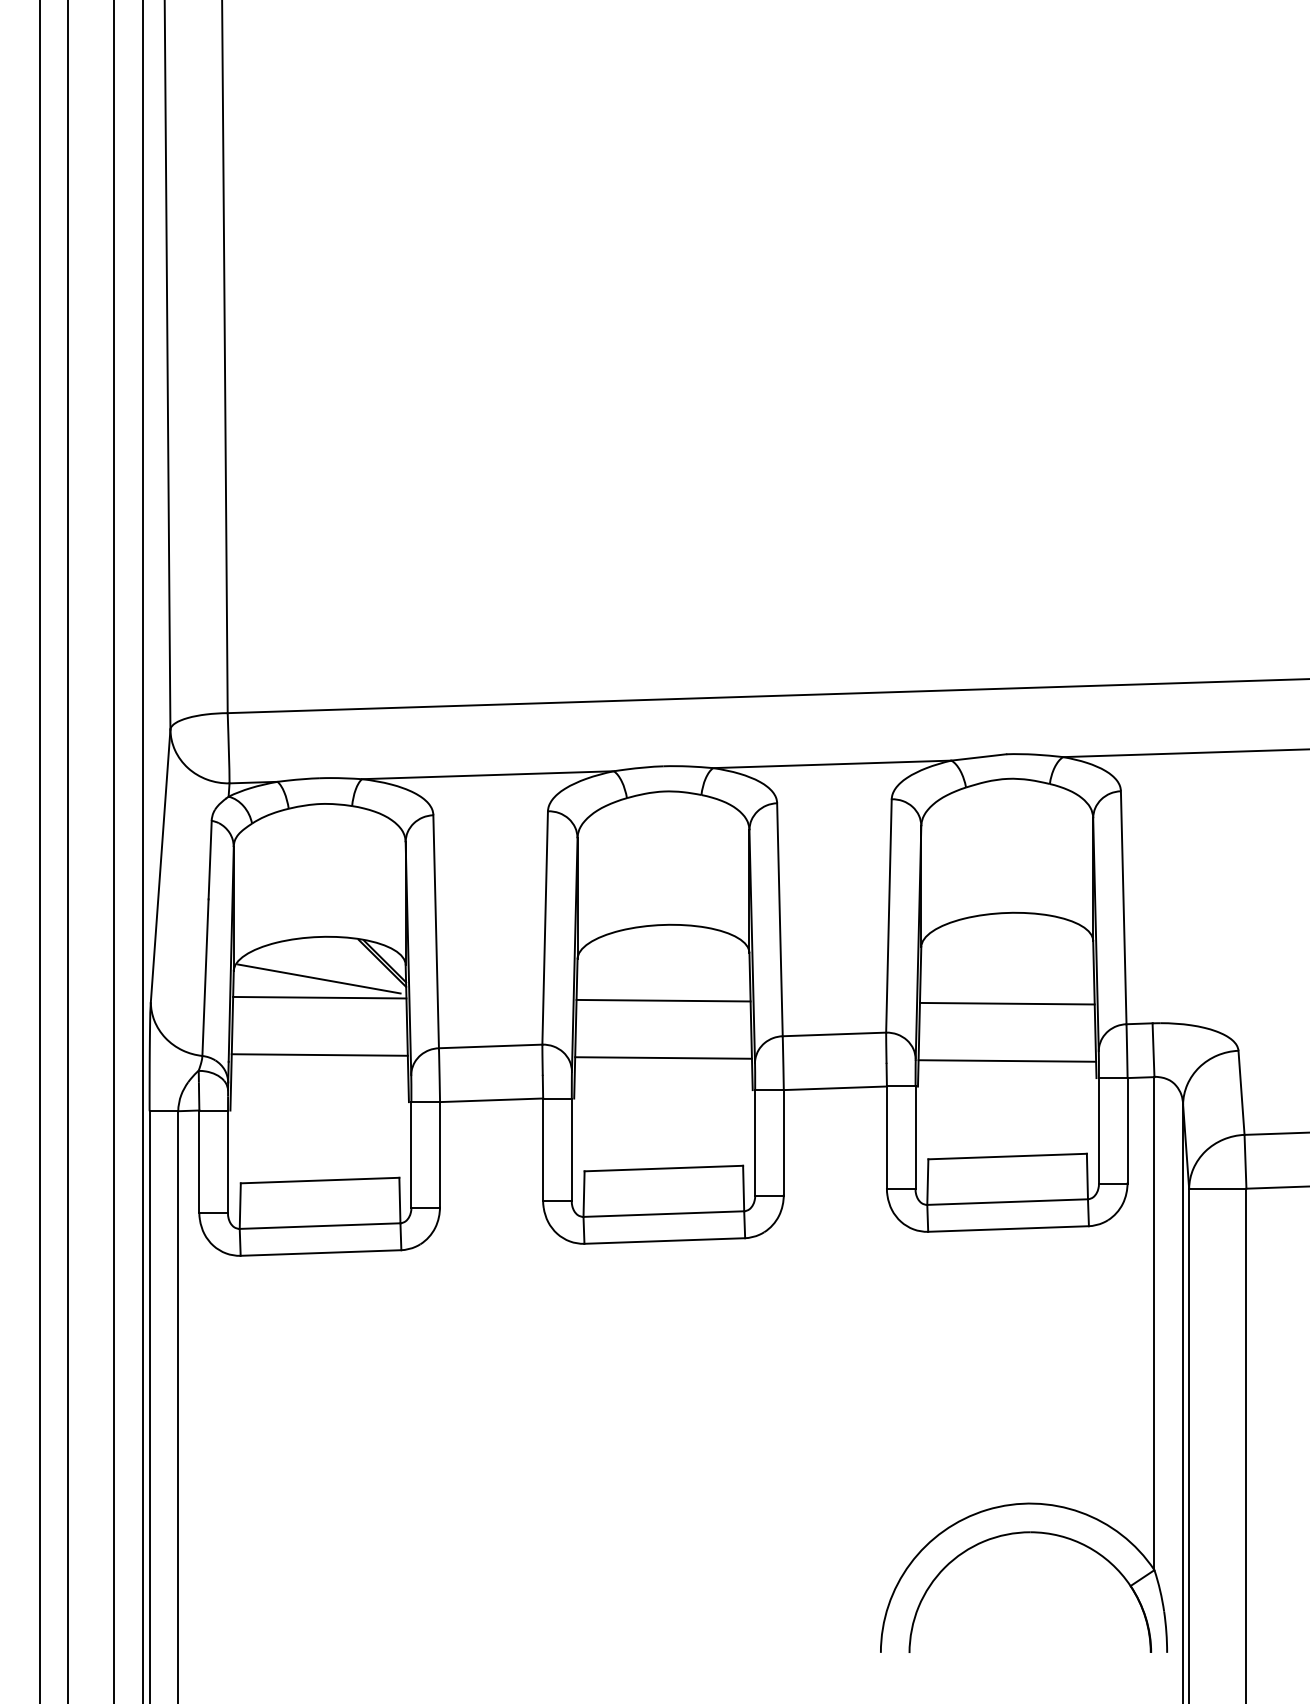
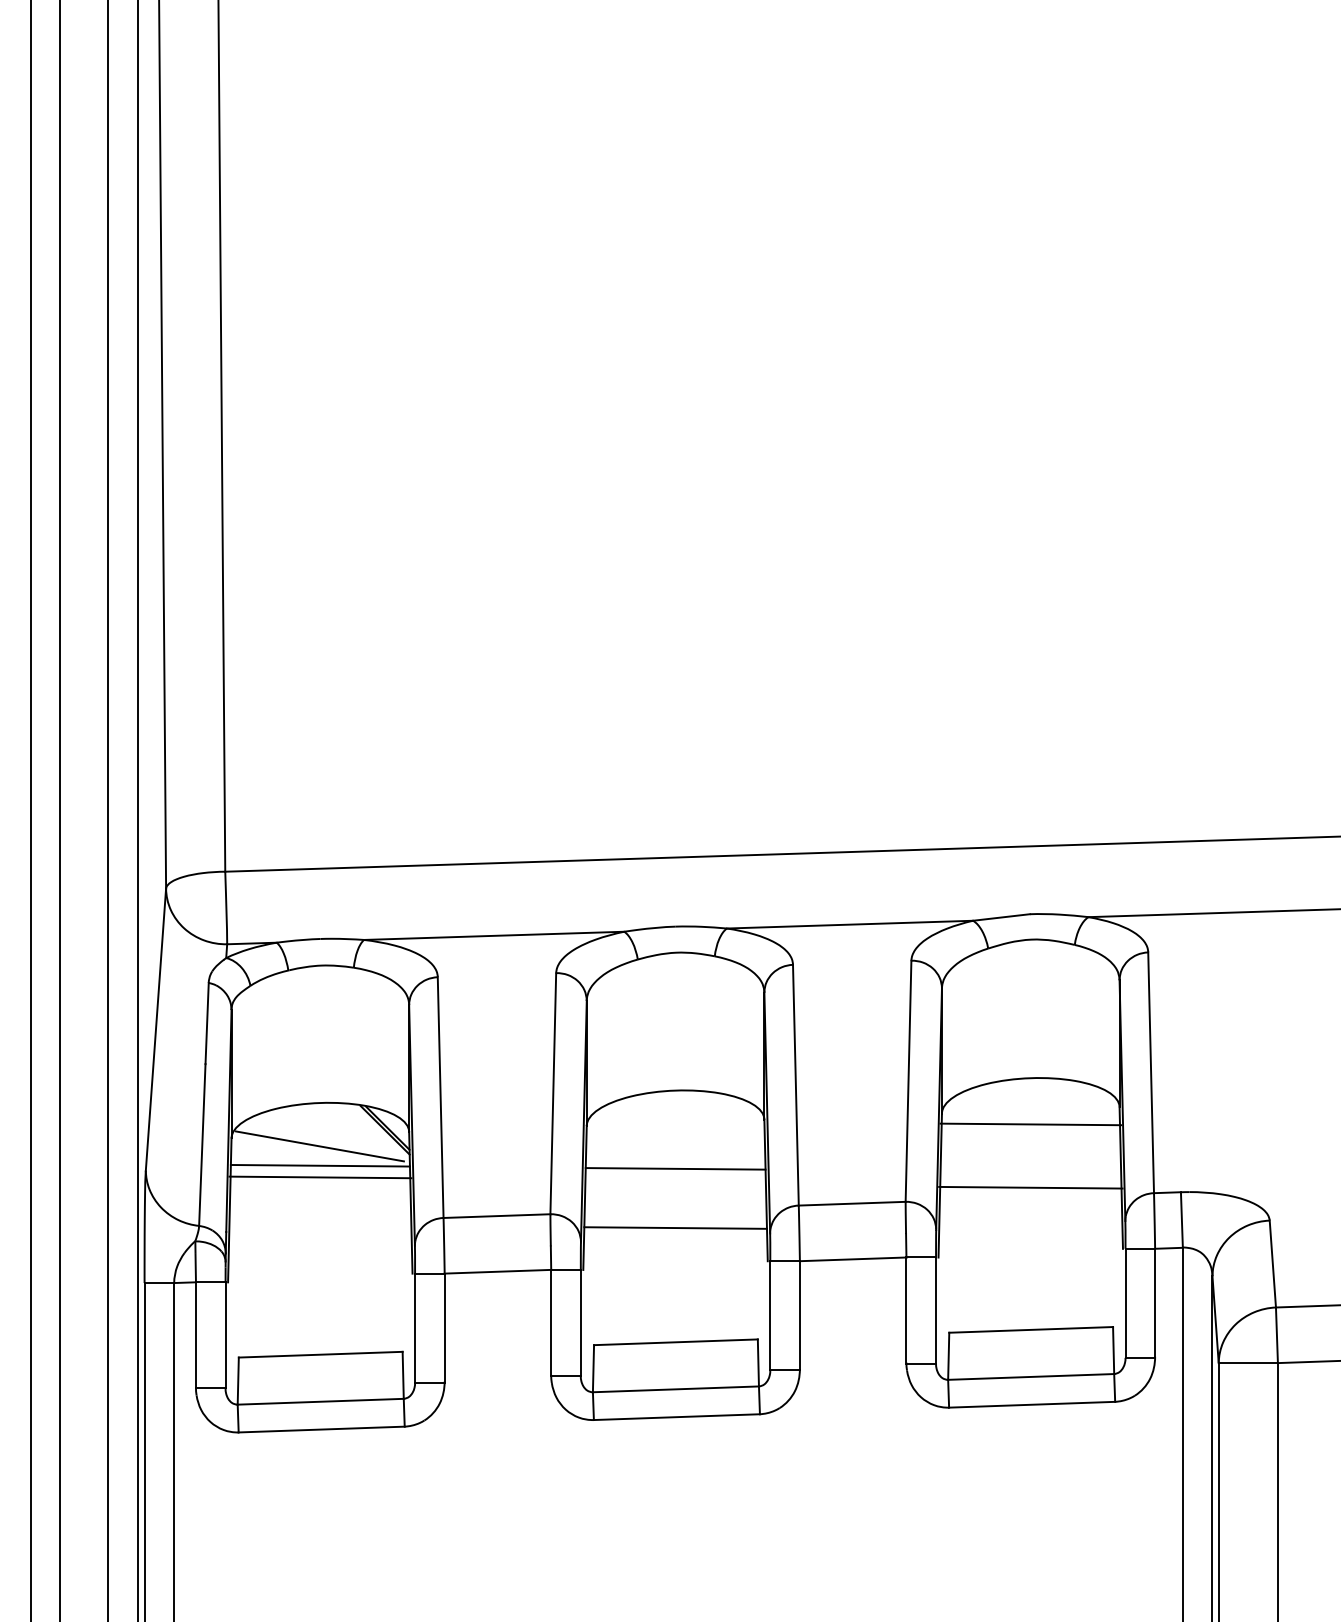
line: (1006, 1003) -> (1029, 1124), moved
line: (319, 1054) -> (320, 1176), moved
line: (1007, 1060) -> (1031, 1187), moved

